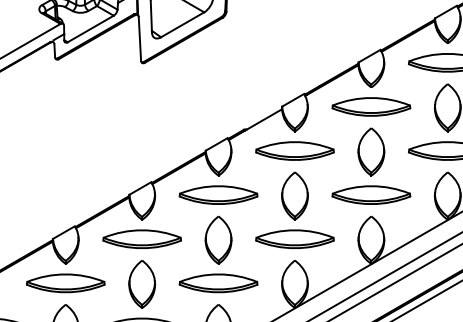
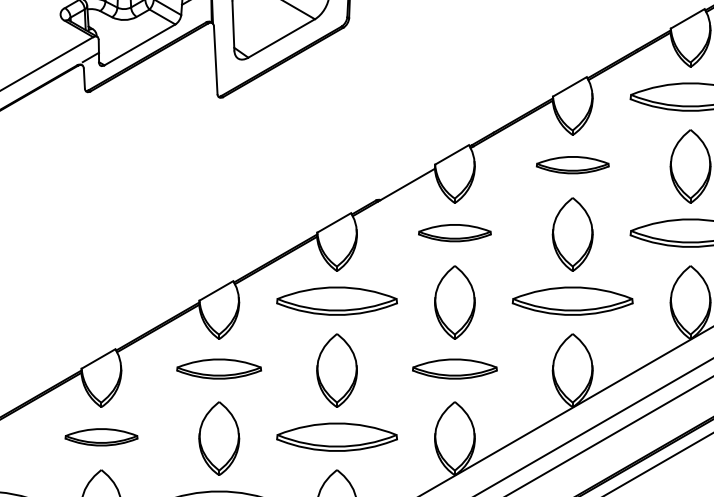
part: (371, 106) -> (572, 164), size x0.6
part: (294, 150) -> (454, 232), size x0.6
part: (141, 238) -> (218, 368), size x0.7
part: (294, 238) -> (454, 368), size x0.7
part: (65, 283) -> (100, 437), size x0.6

